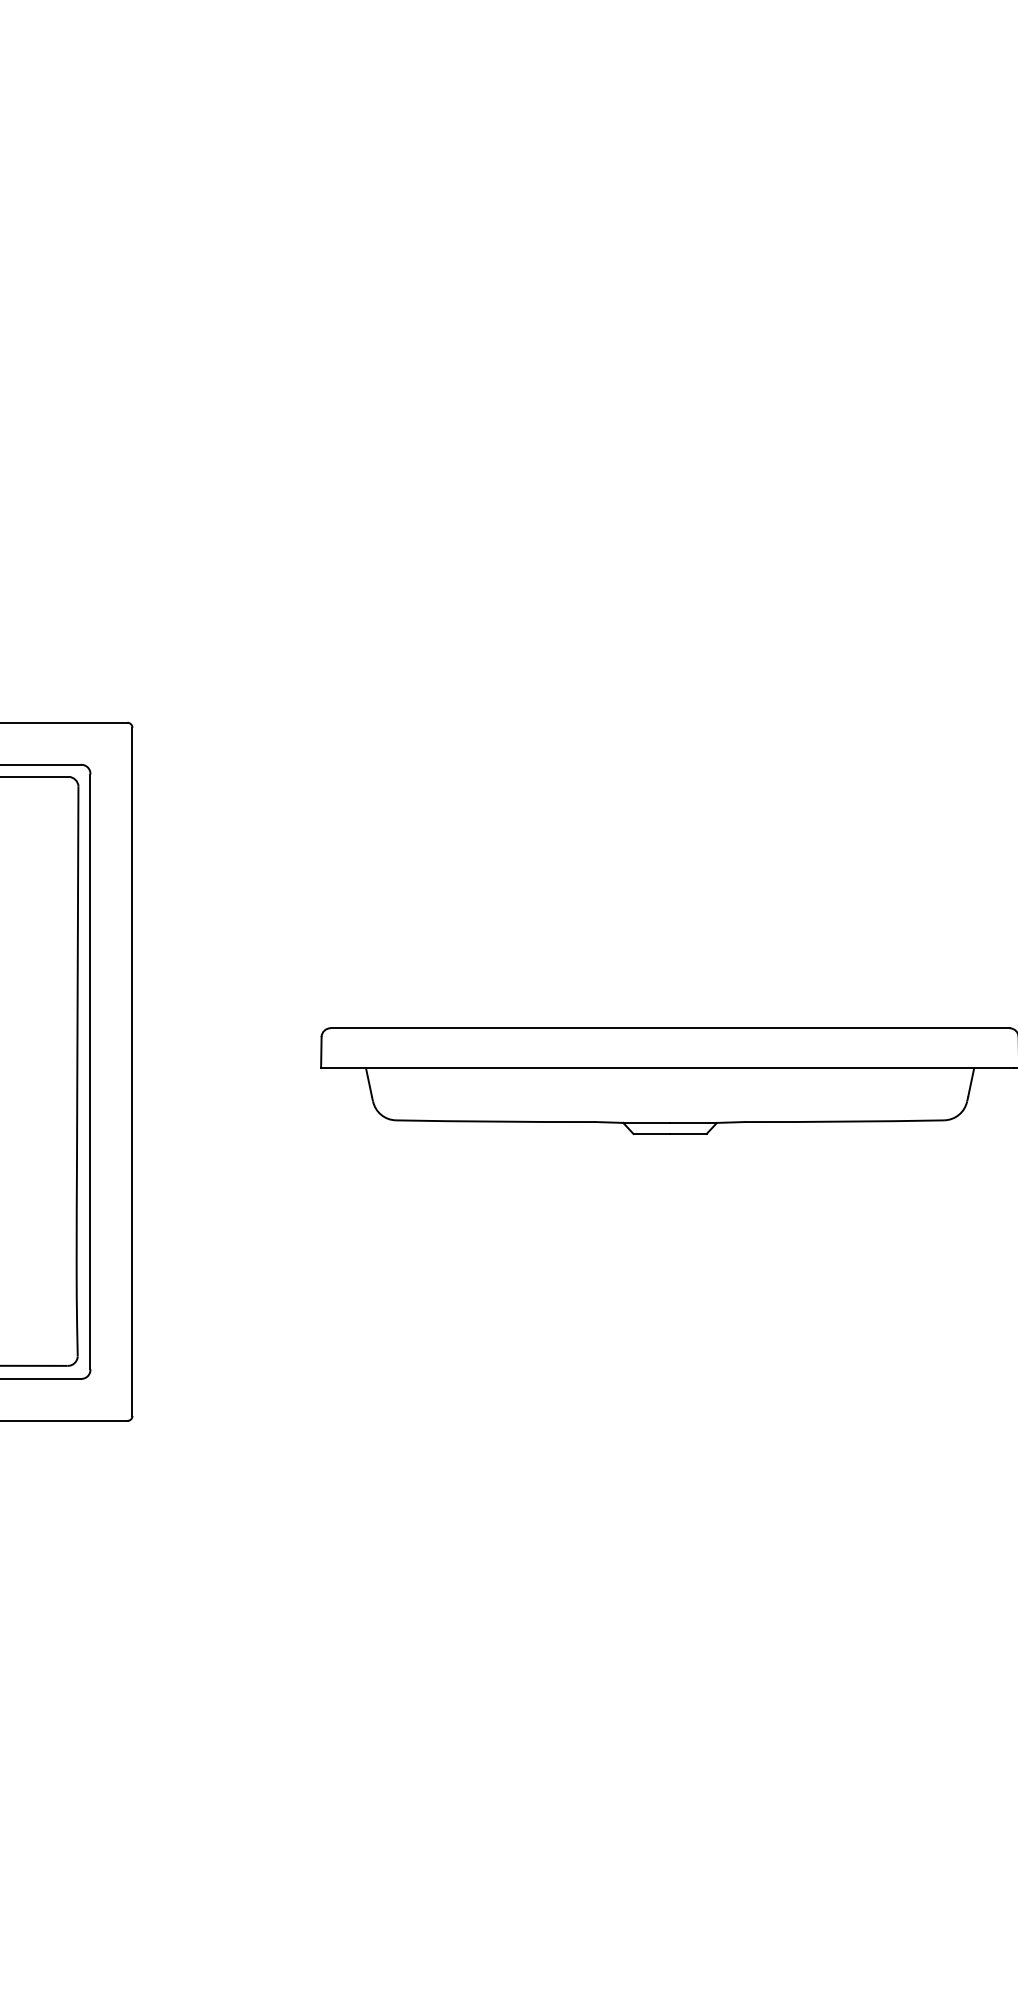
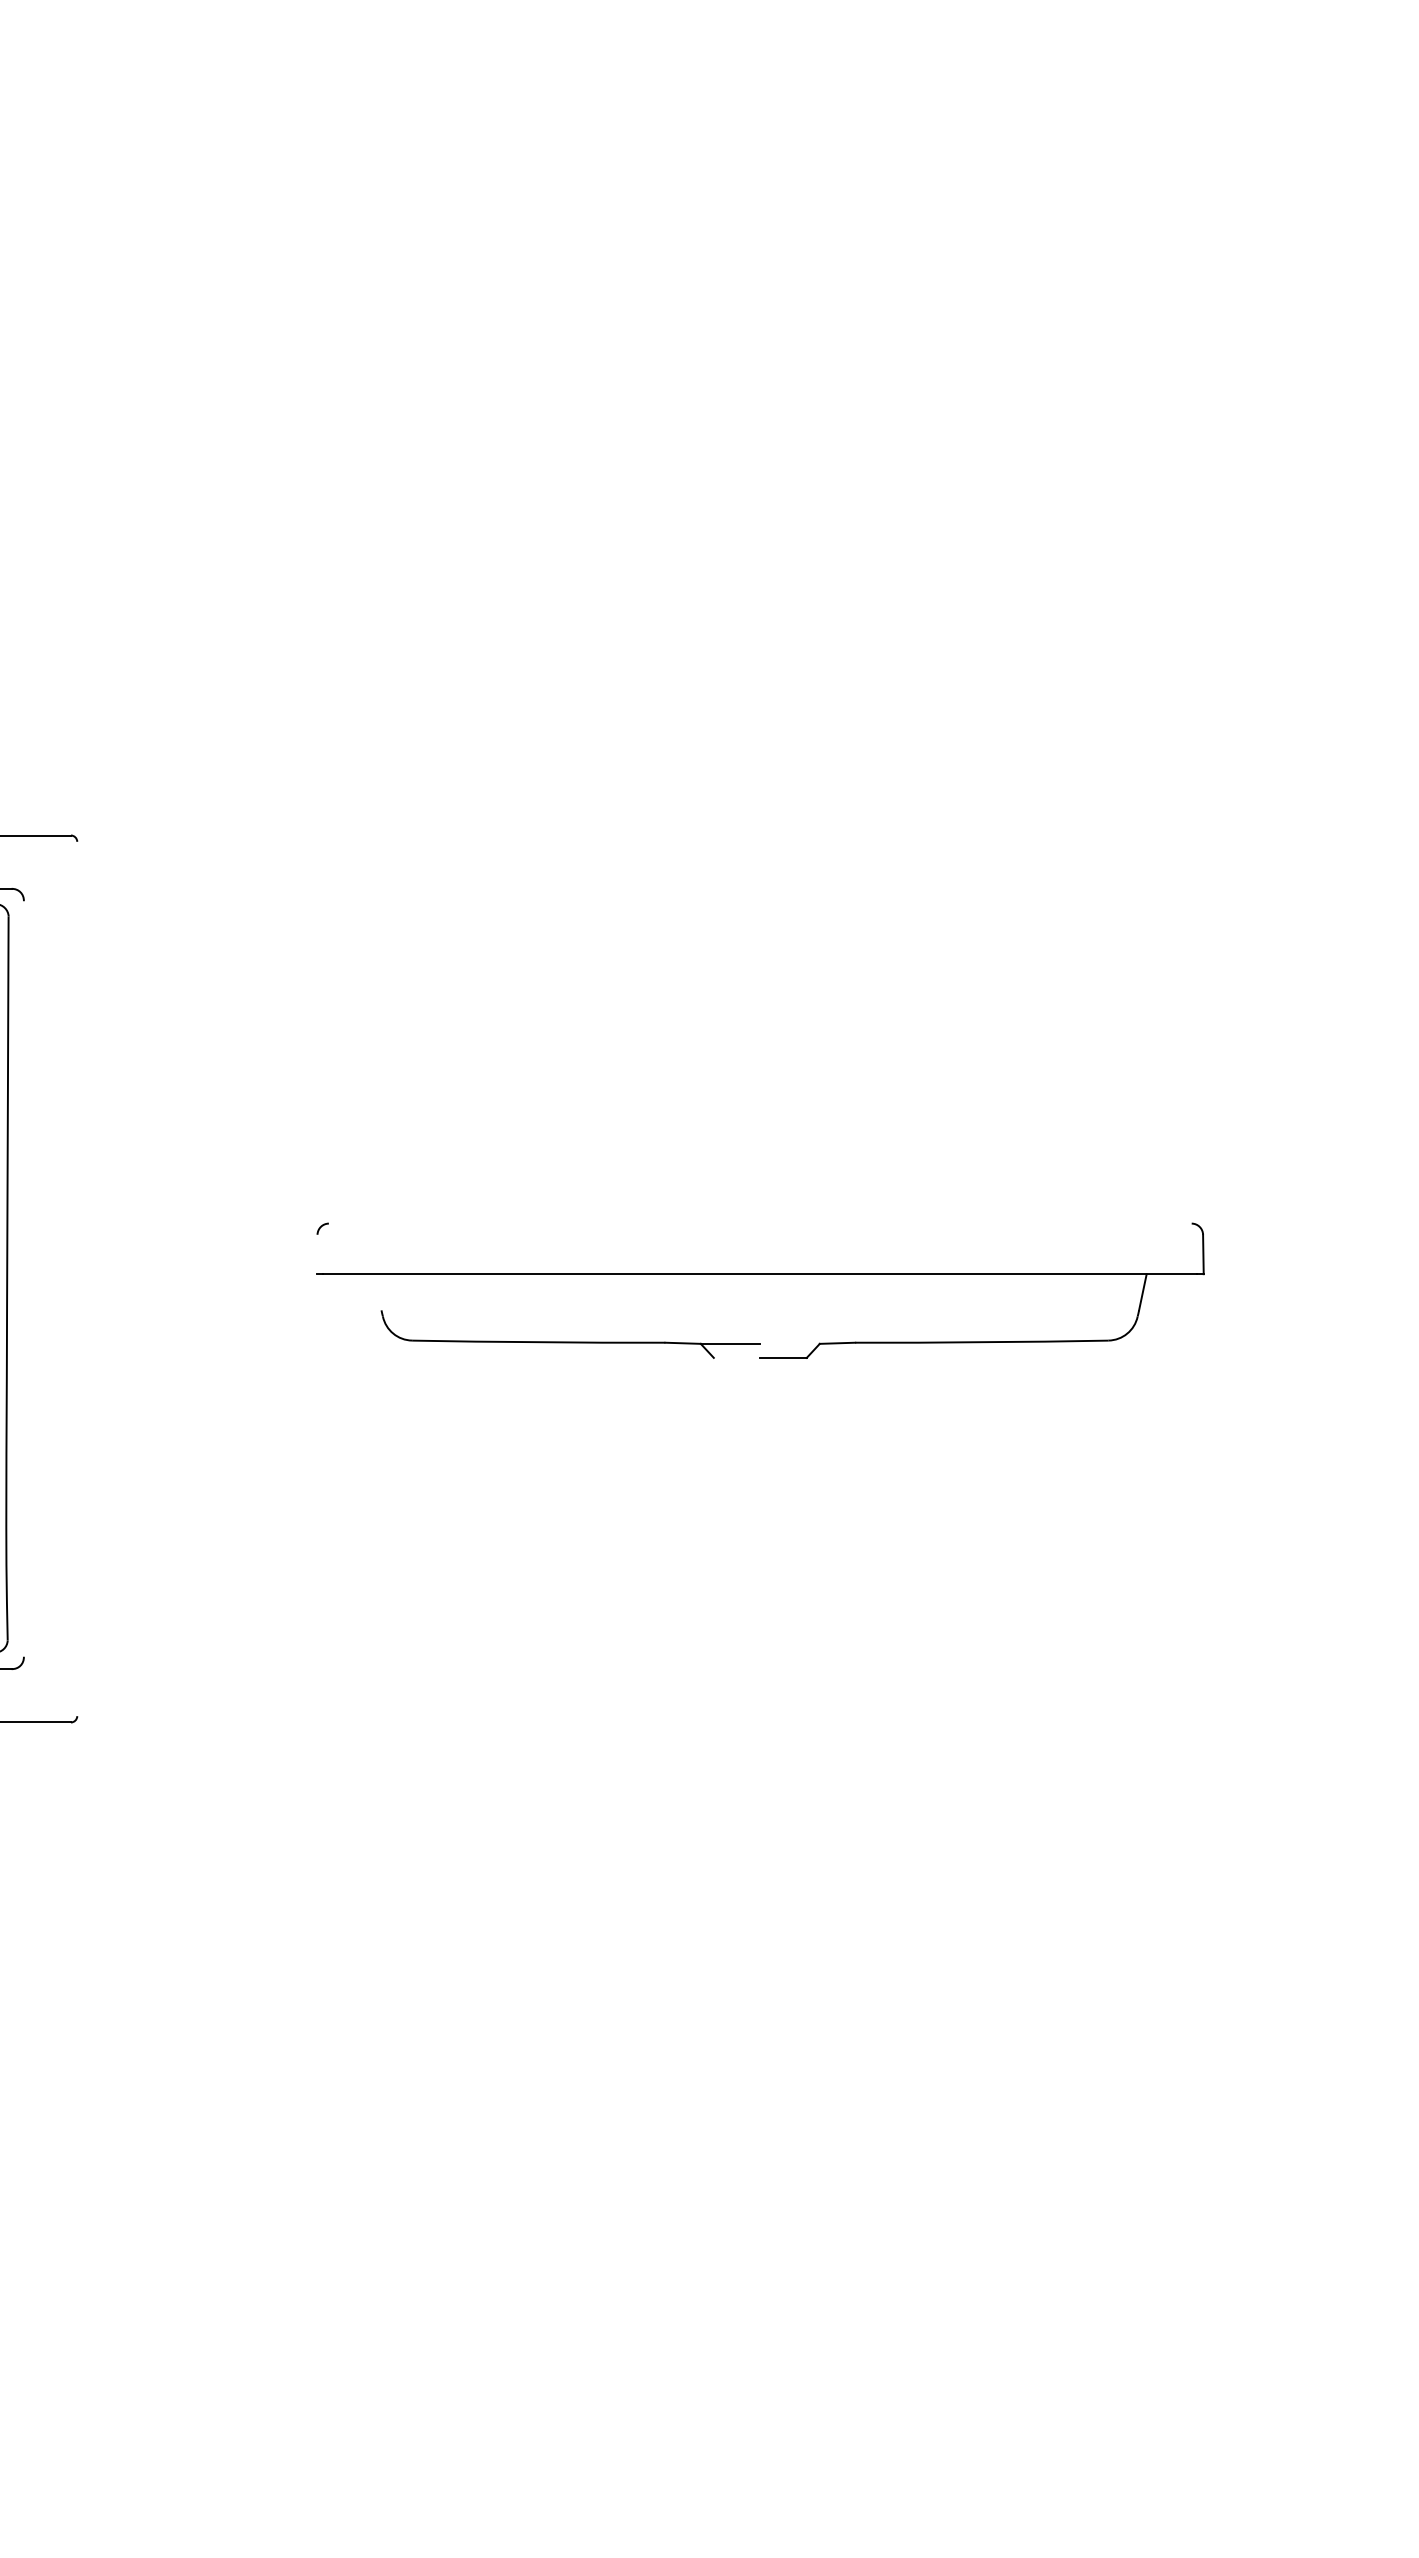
line: (669, 1028) -> (759, 1223), removed
line: (320, 1052) -> (316, 1254), removed
line: (90, 1071) -> (23, 1278), removed
line: (132, 1071) -> (77, 1278), removed
line: (368, 1082) -> (377, 1292), removed
line: (693, 1122) -> (789, 1343), removed
line: (651, 1133) -> (736, 1357), removed

